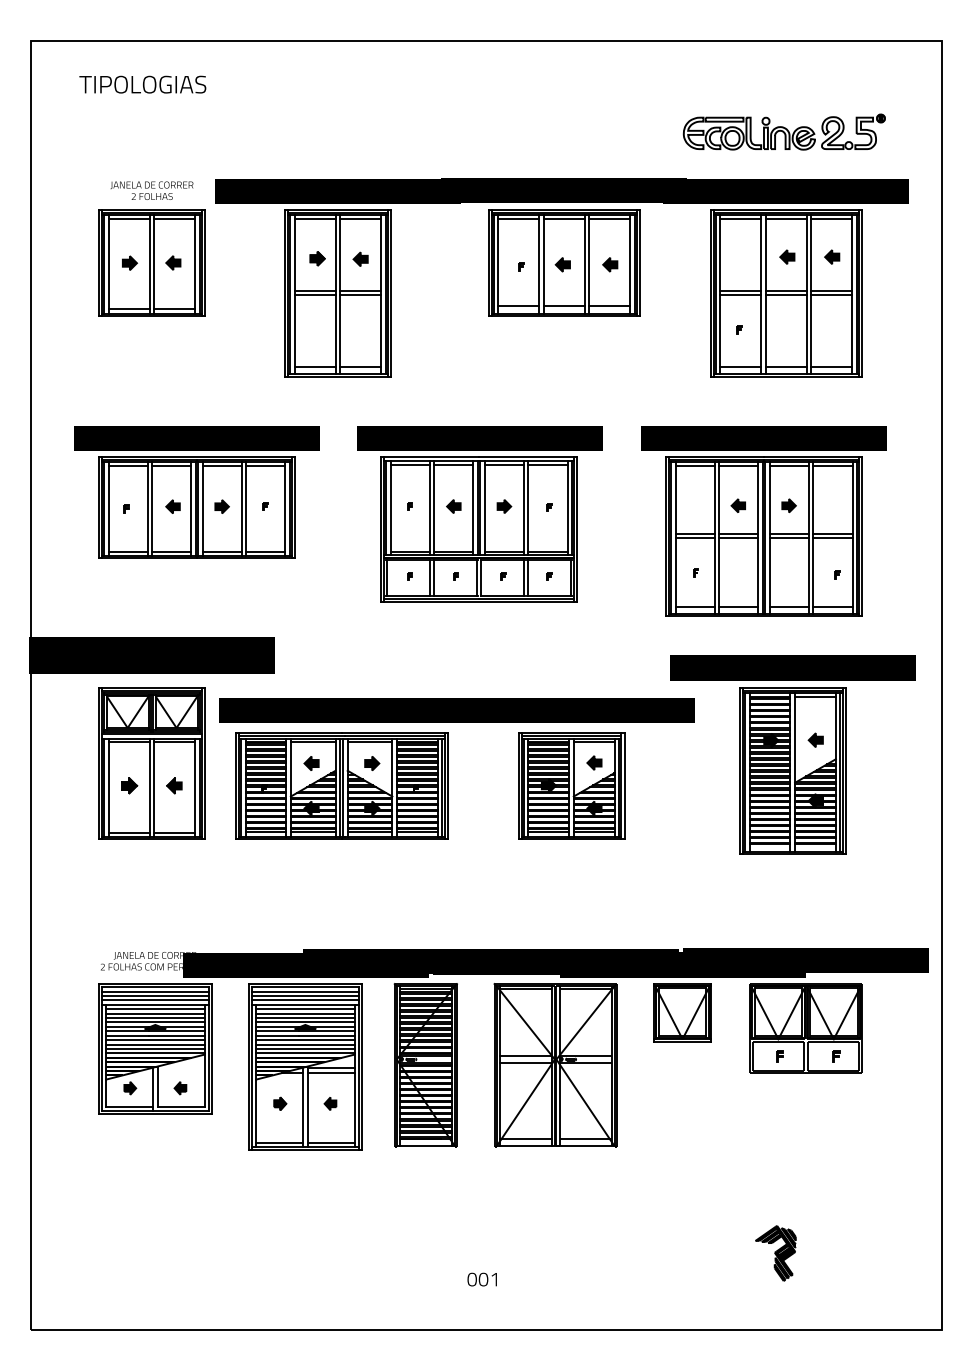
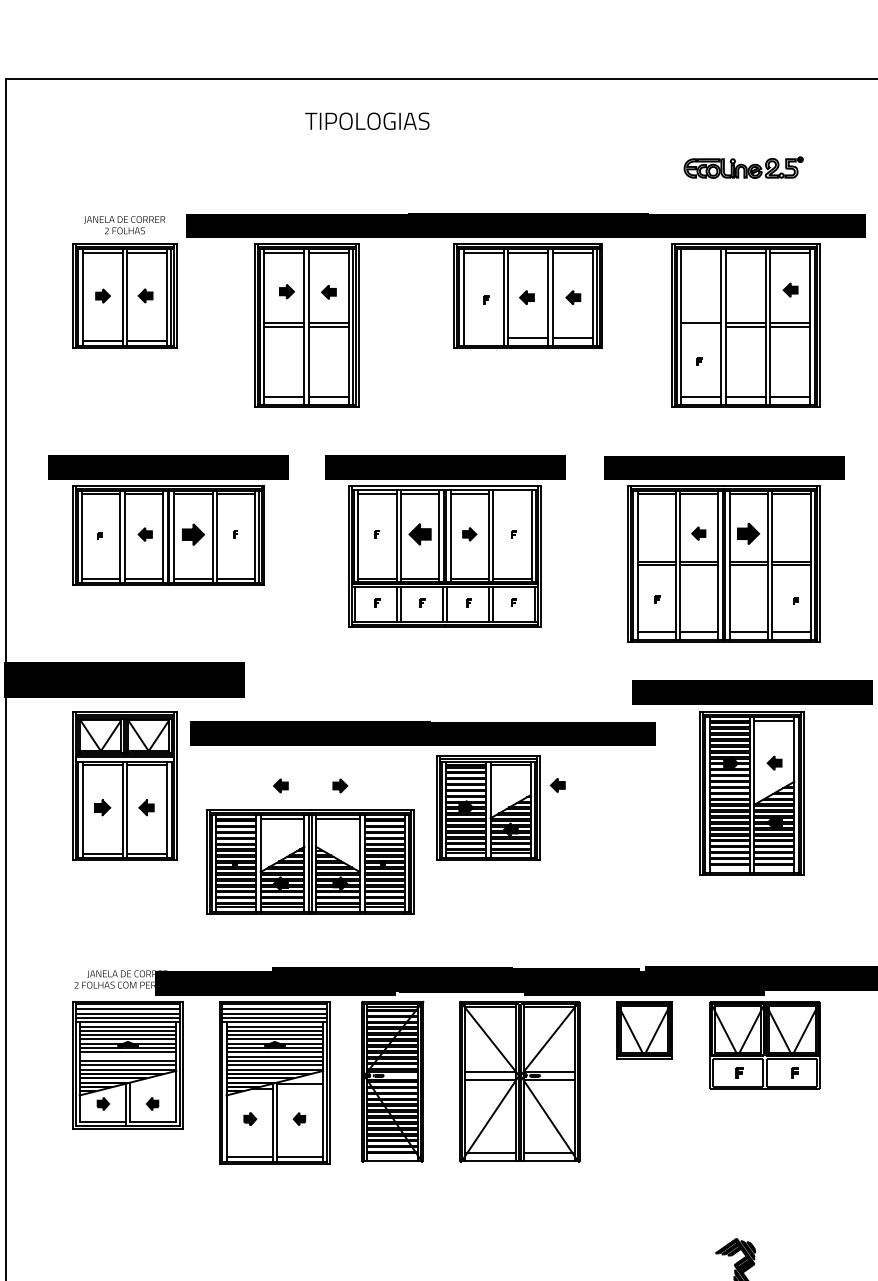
text: (142, 84) -> (367, 121), moved
part: (783, 131) -> (742, 167), size x0.6
line: (740, 219) -> (700, 253), removed
part: (787, 256) -> (746, 289), removed
line: (740, 294) -> (700, 326), removed
line: (518, 306) -> (483, 338), removed
line: (547, 464) -> (511, 493), removed
part: (788, 505) -> (747, 533), size x1.6
part: (221, 506) -> (192, 534), size x1.6
part: (453, 506) -> (419, 534), size x1.6
part: (341, 785) -> (310, 861), moved
part: (571, 785) -> (488, 807), moved
line: (155, 1040) -> (128, 1057), removed
line: (331, 1073) -> (300, 1089), removed

